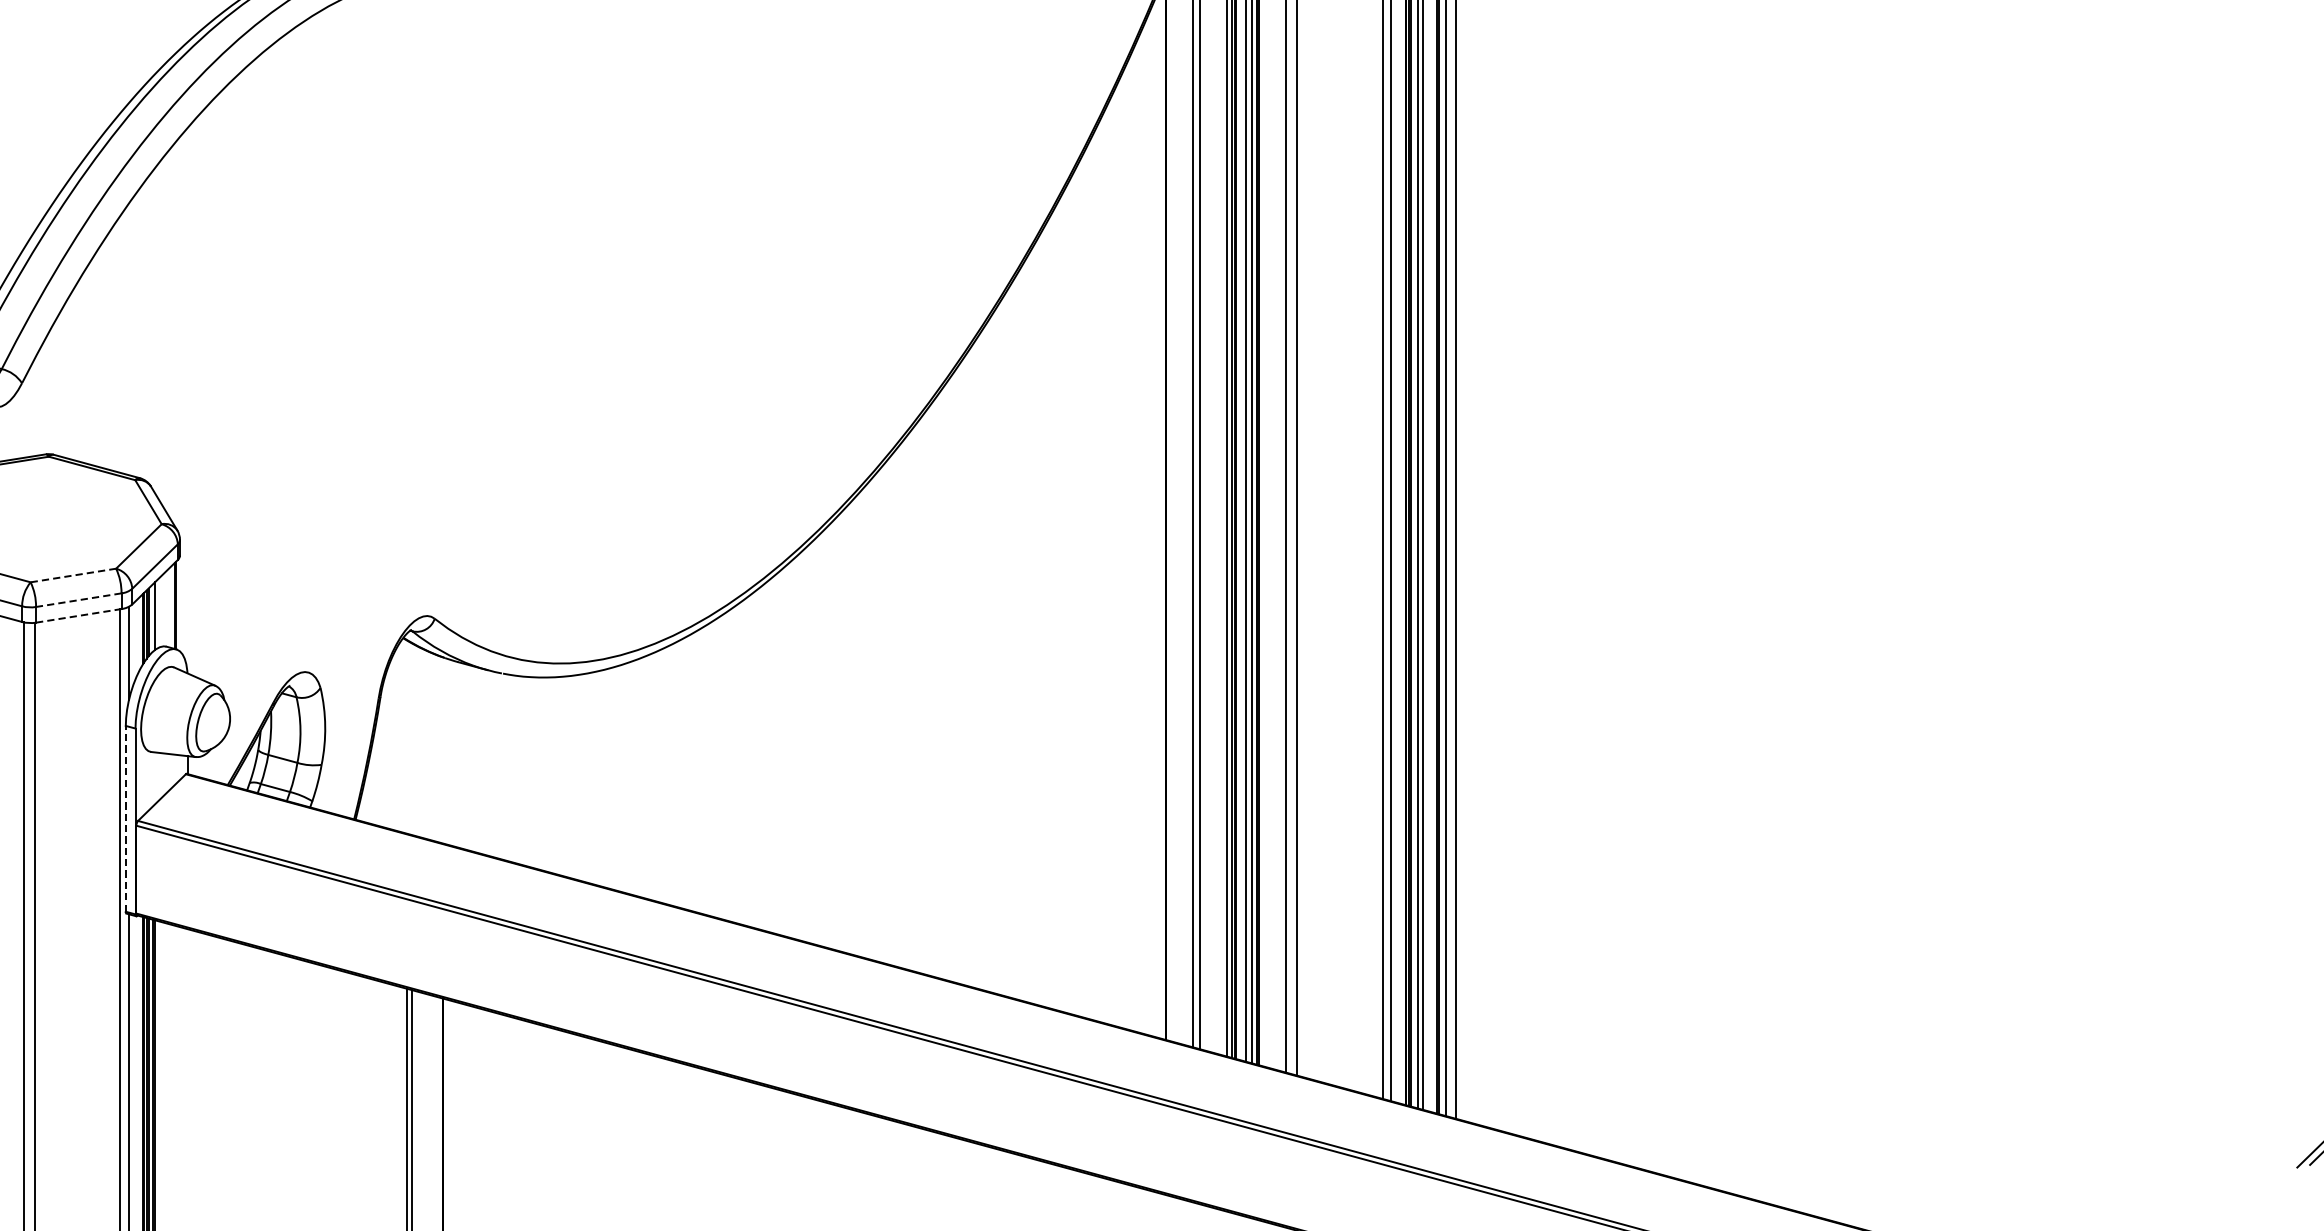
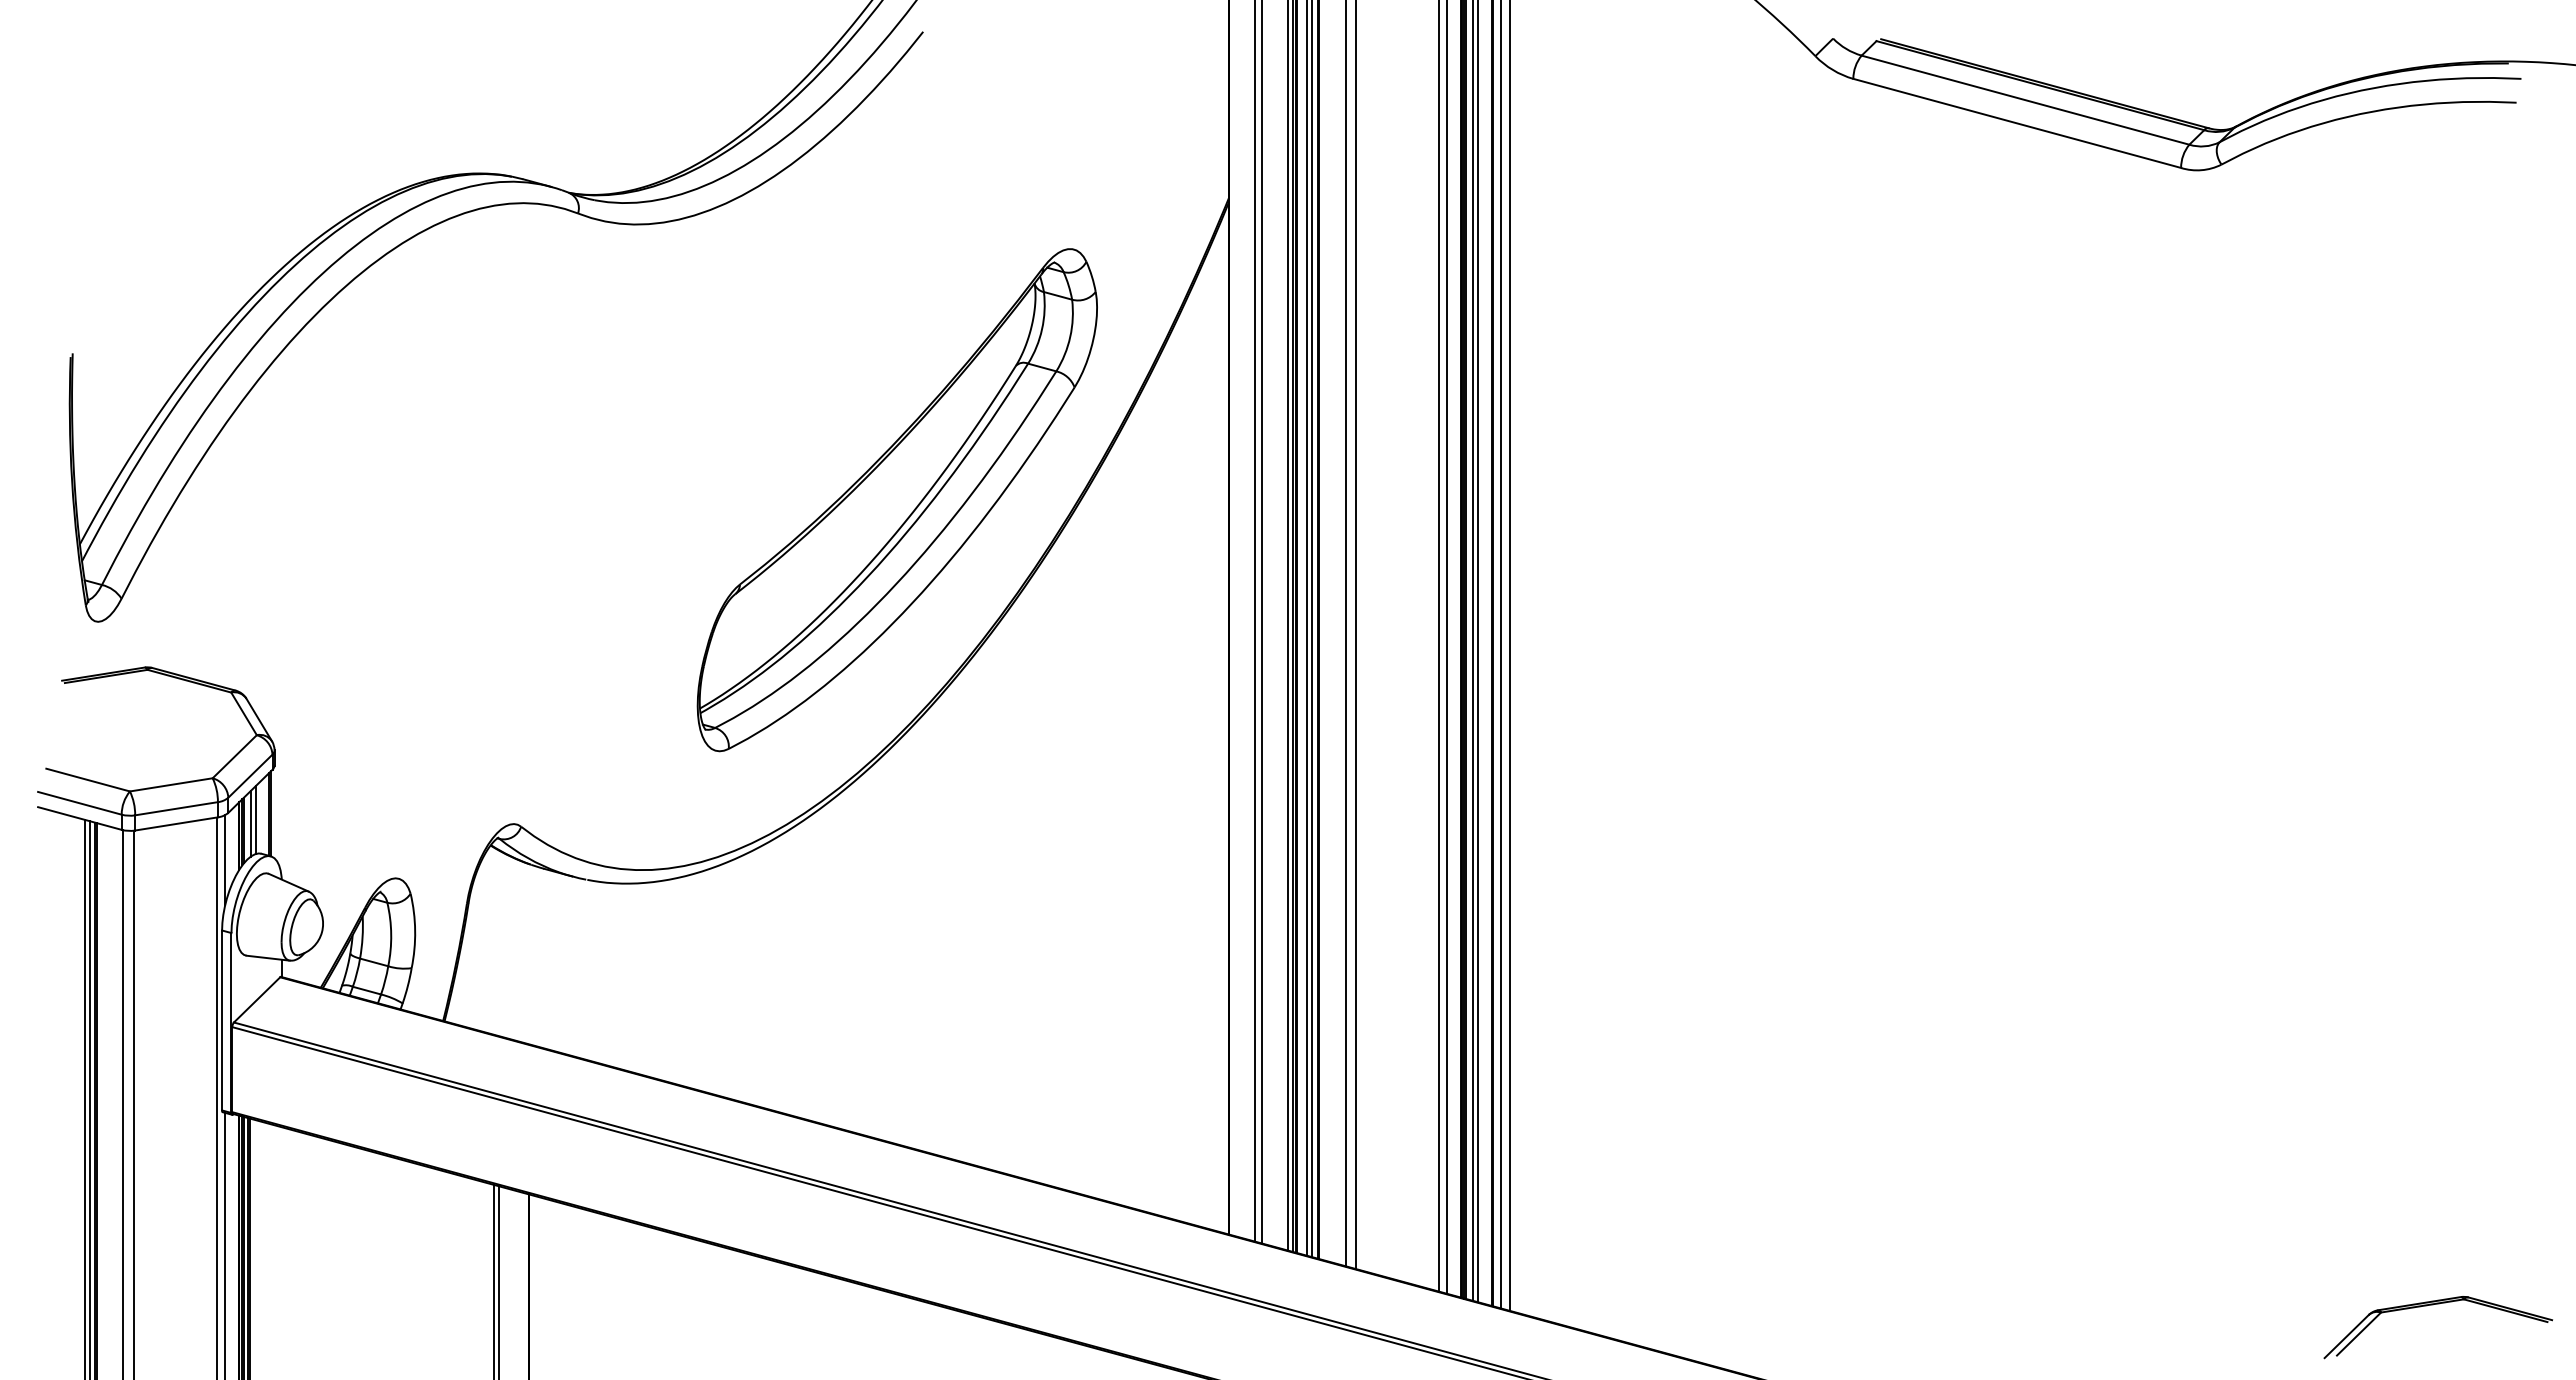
part: (822, 281) -> (896, 500), added
line: (73, 575) -> (171, 784), dashed -> solid
line: (78, 599) -> (176, 808), dashed -> solid
line: (160, 612) -> (255, 820), added
line: (78, 615) -> (176, 823), dashed -> solid
line: (126, 818) -> (222, 1020), dashed -> solid

